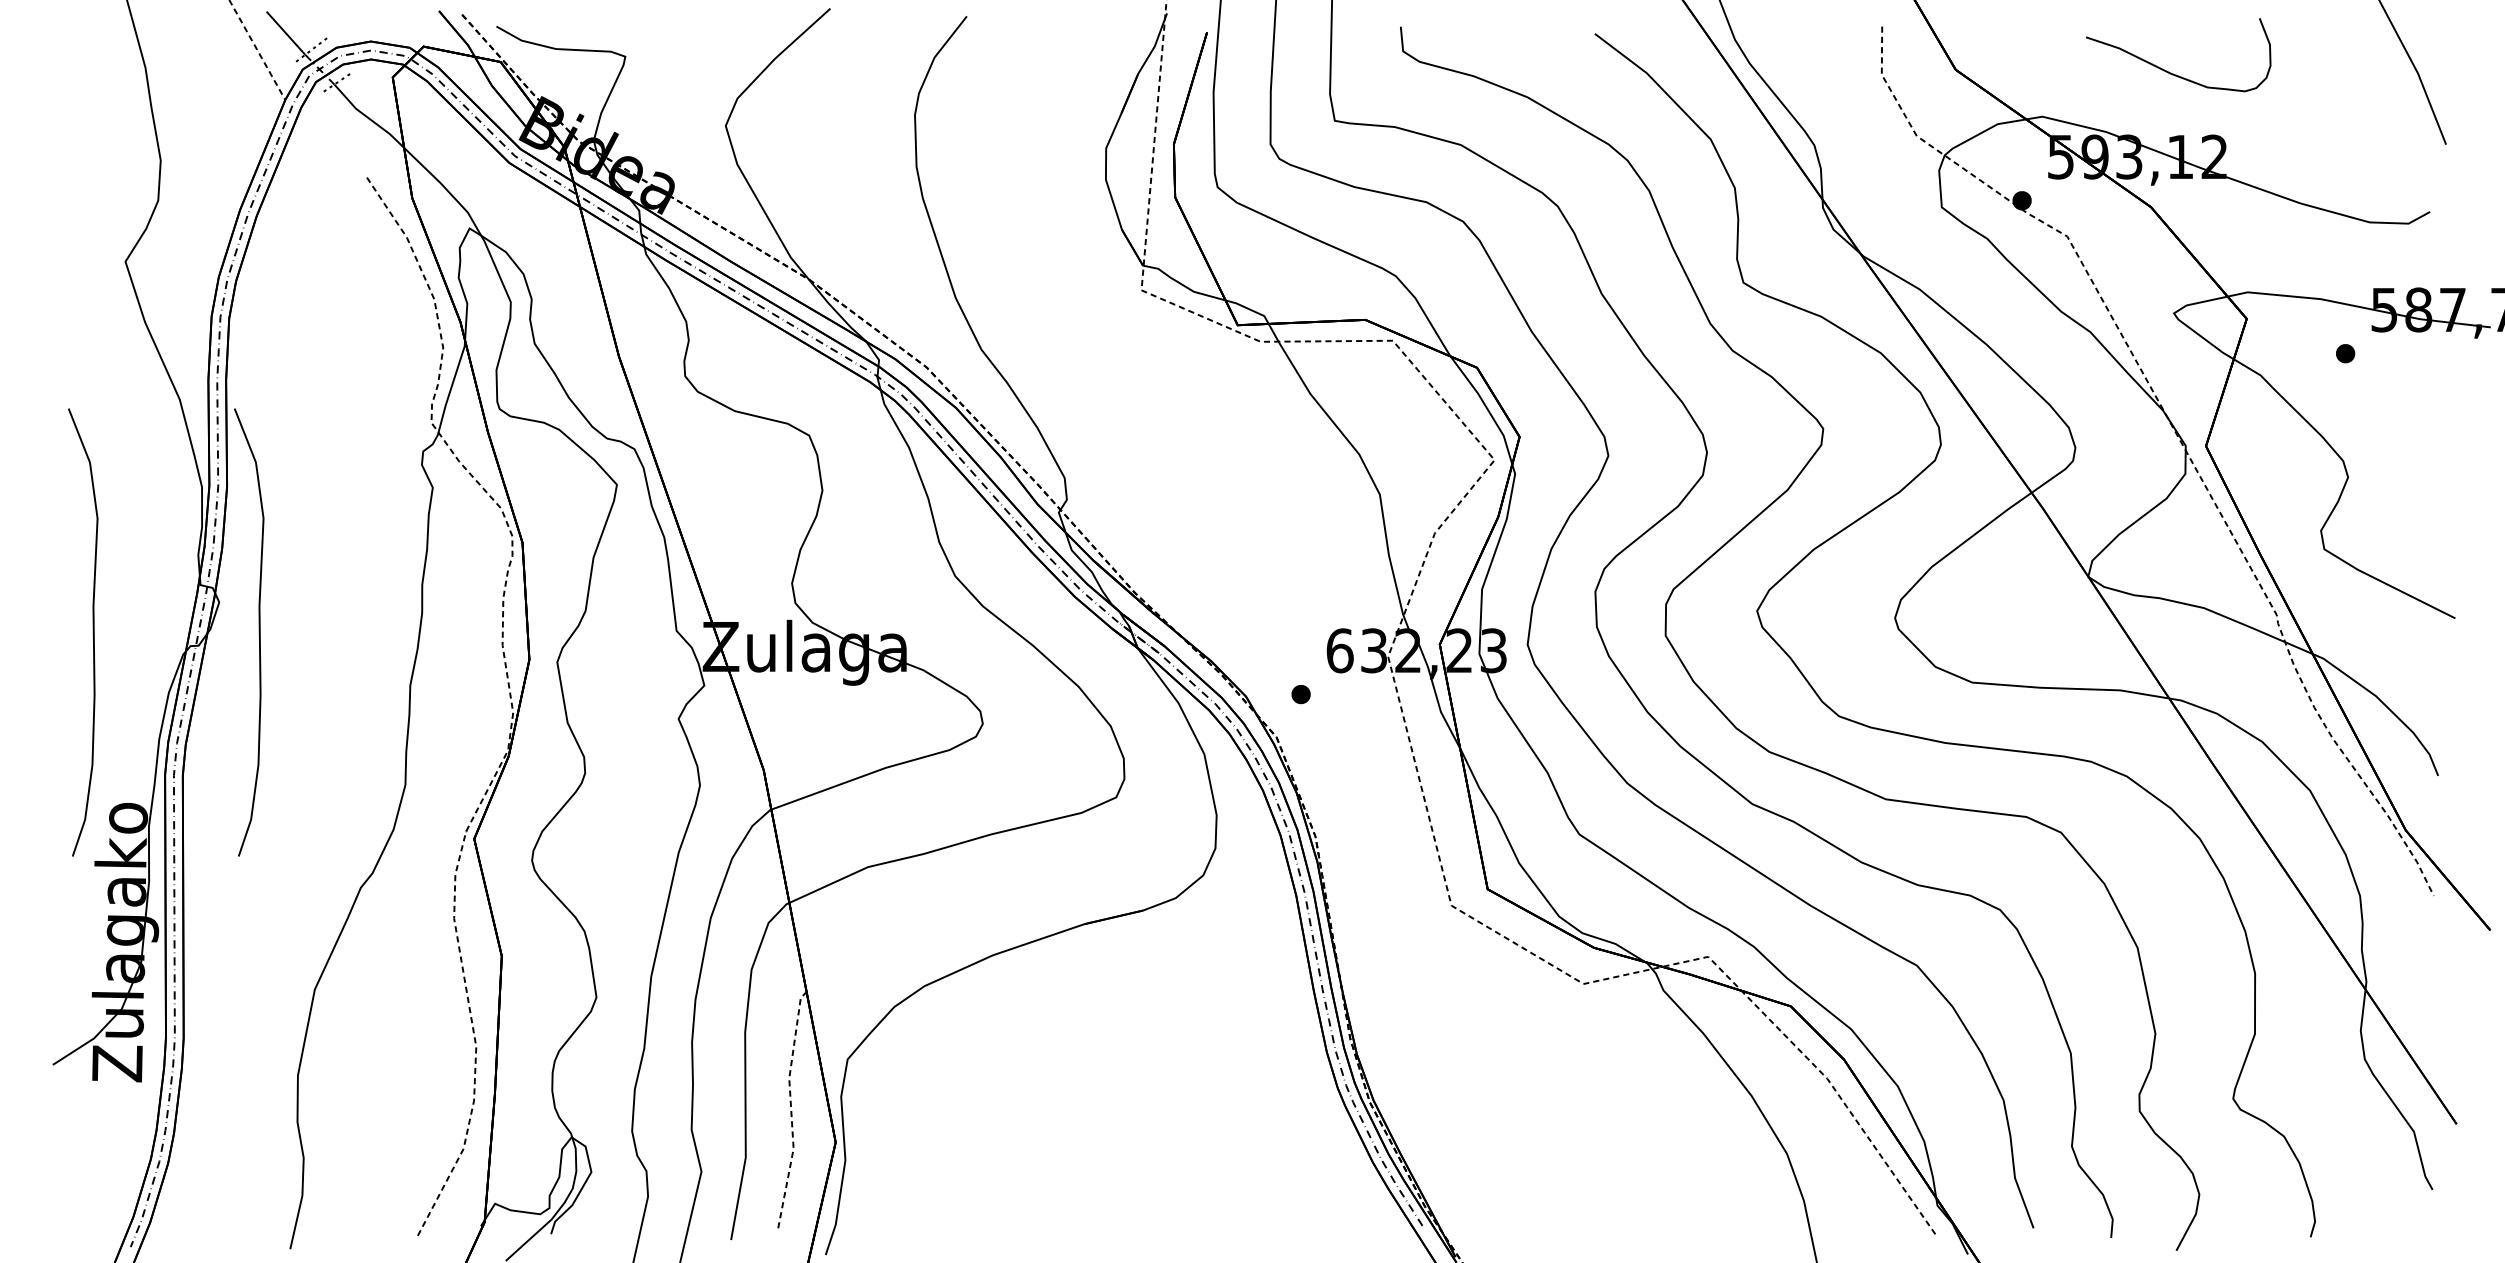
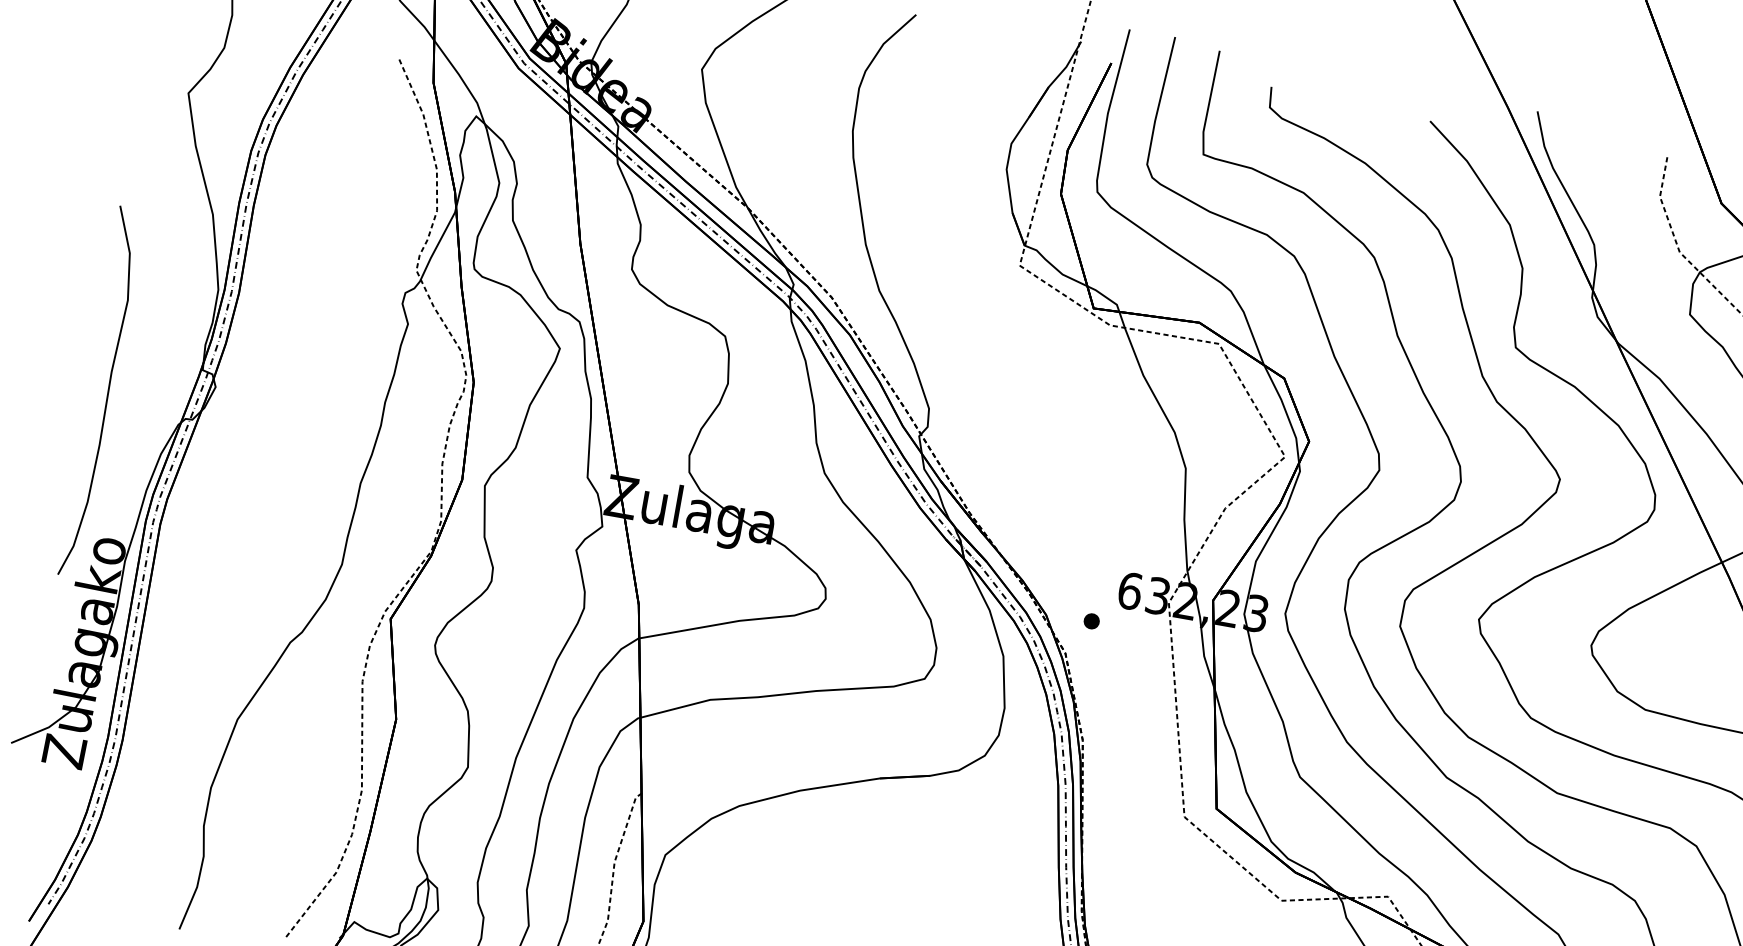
curve: (258, 632) -> (243, 417), removed

